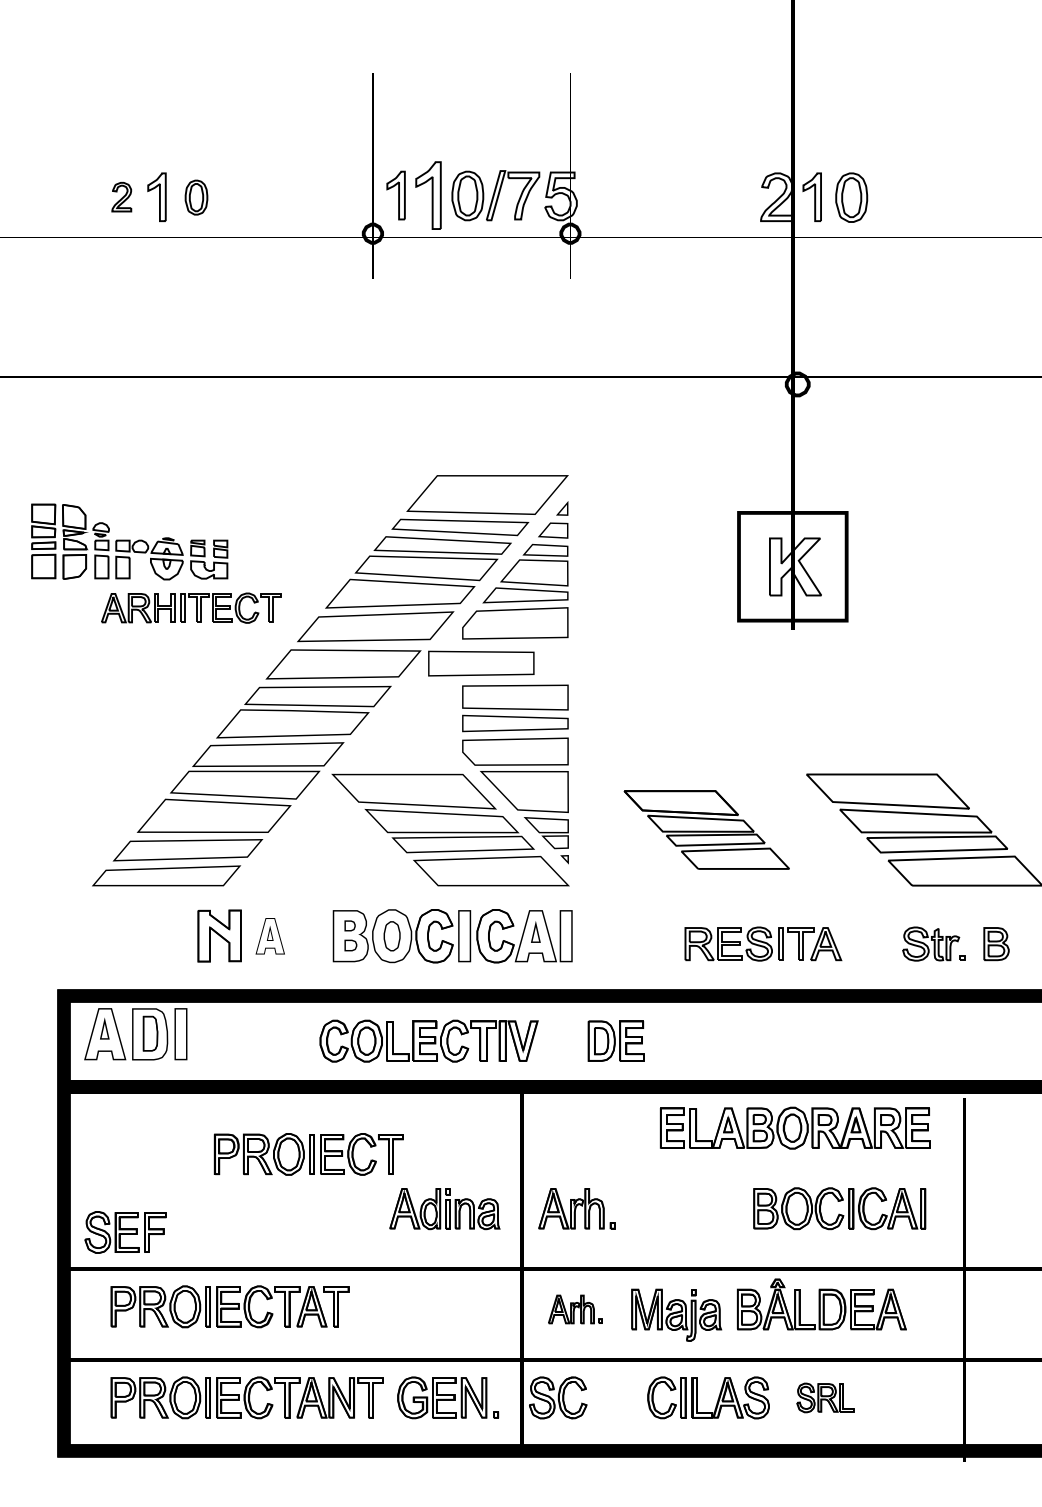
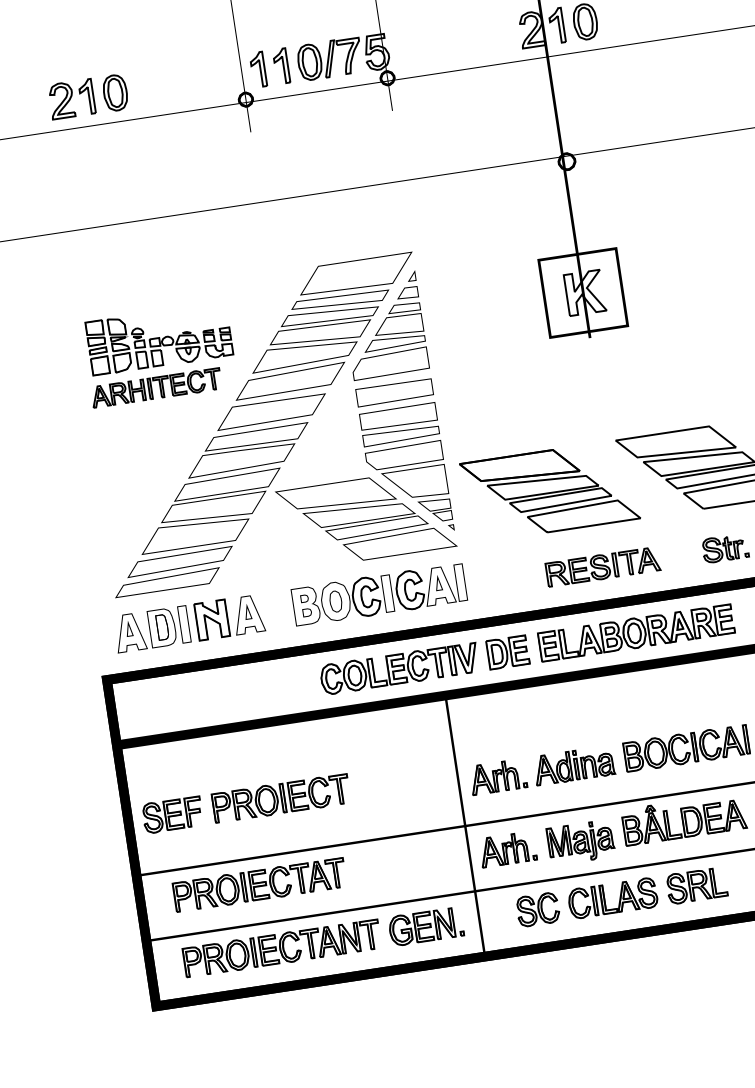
part: (427, 195) -> (280, 66), size x0.71
part: (121, 196) -> (61, 100), size x1.67
part: (196, 197) -> (115, 92), size x1.43
part: (129, 541) -> (159, 338), moved
part: (481, 663) -> (394, 392), moved
part: (706, 829) -> (549, 490), size x1.43
part: (270, 936) -> (248, 614), size x1.43
part: (135, 1034) -> (151, 629), moved
part: (428, 1040) -> (399, 668), moved
part: (794, 1127) -> (635, 632), moved
part: (308, 1154) -> (280, 798), moved
part: (444, 1209) -> (573, 766), moved
part: (125, 1232) -> (172, 815), moved
part: (575, 1309) -> (507, 849), size x1.43
part: (558, 1397) -> (538, 909), moved
part: (825, 1397) -> (696, 885), size x1.43

